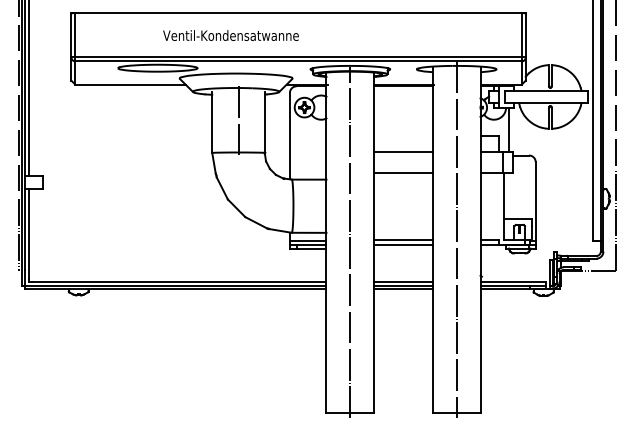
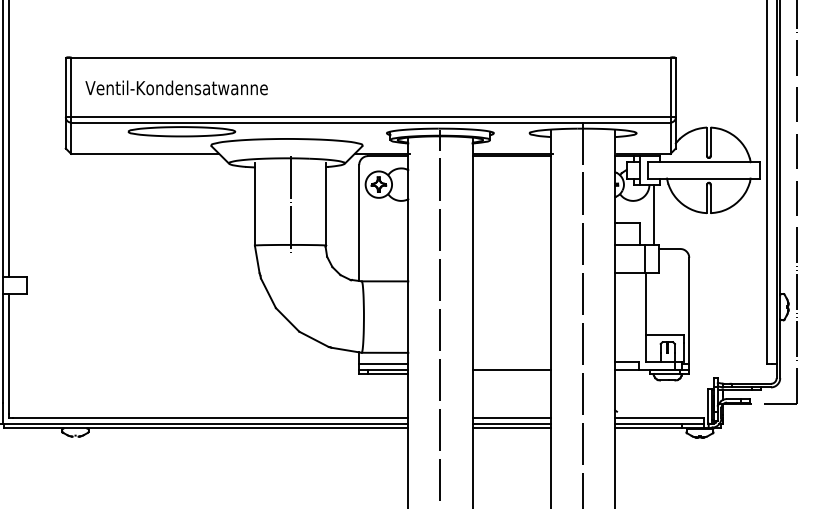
text: (230, 35) -> (176, 87), moved
line: (403, 152) -> (511, 244), removed
line: (403, 173) -> (511, 273), removed
line: (403, 239) -> (511, 361), removed

